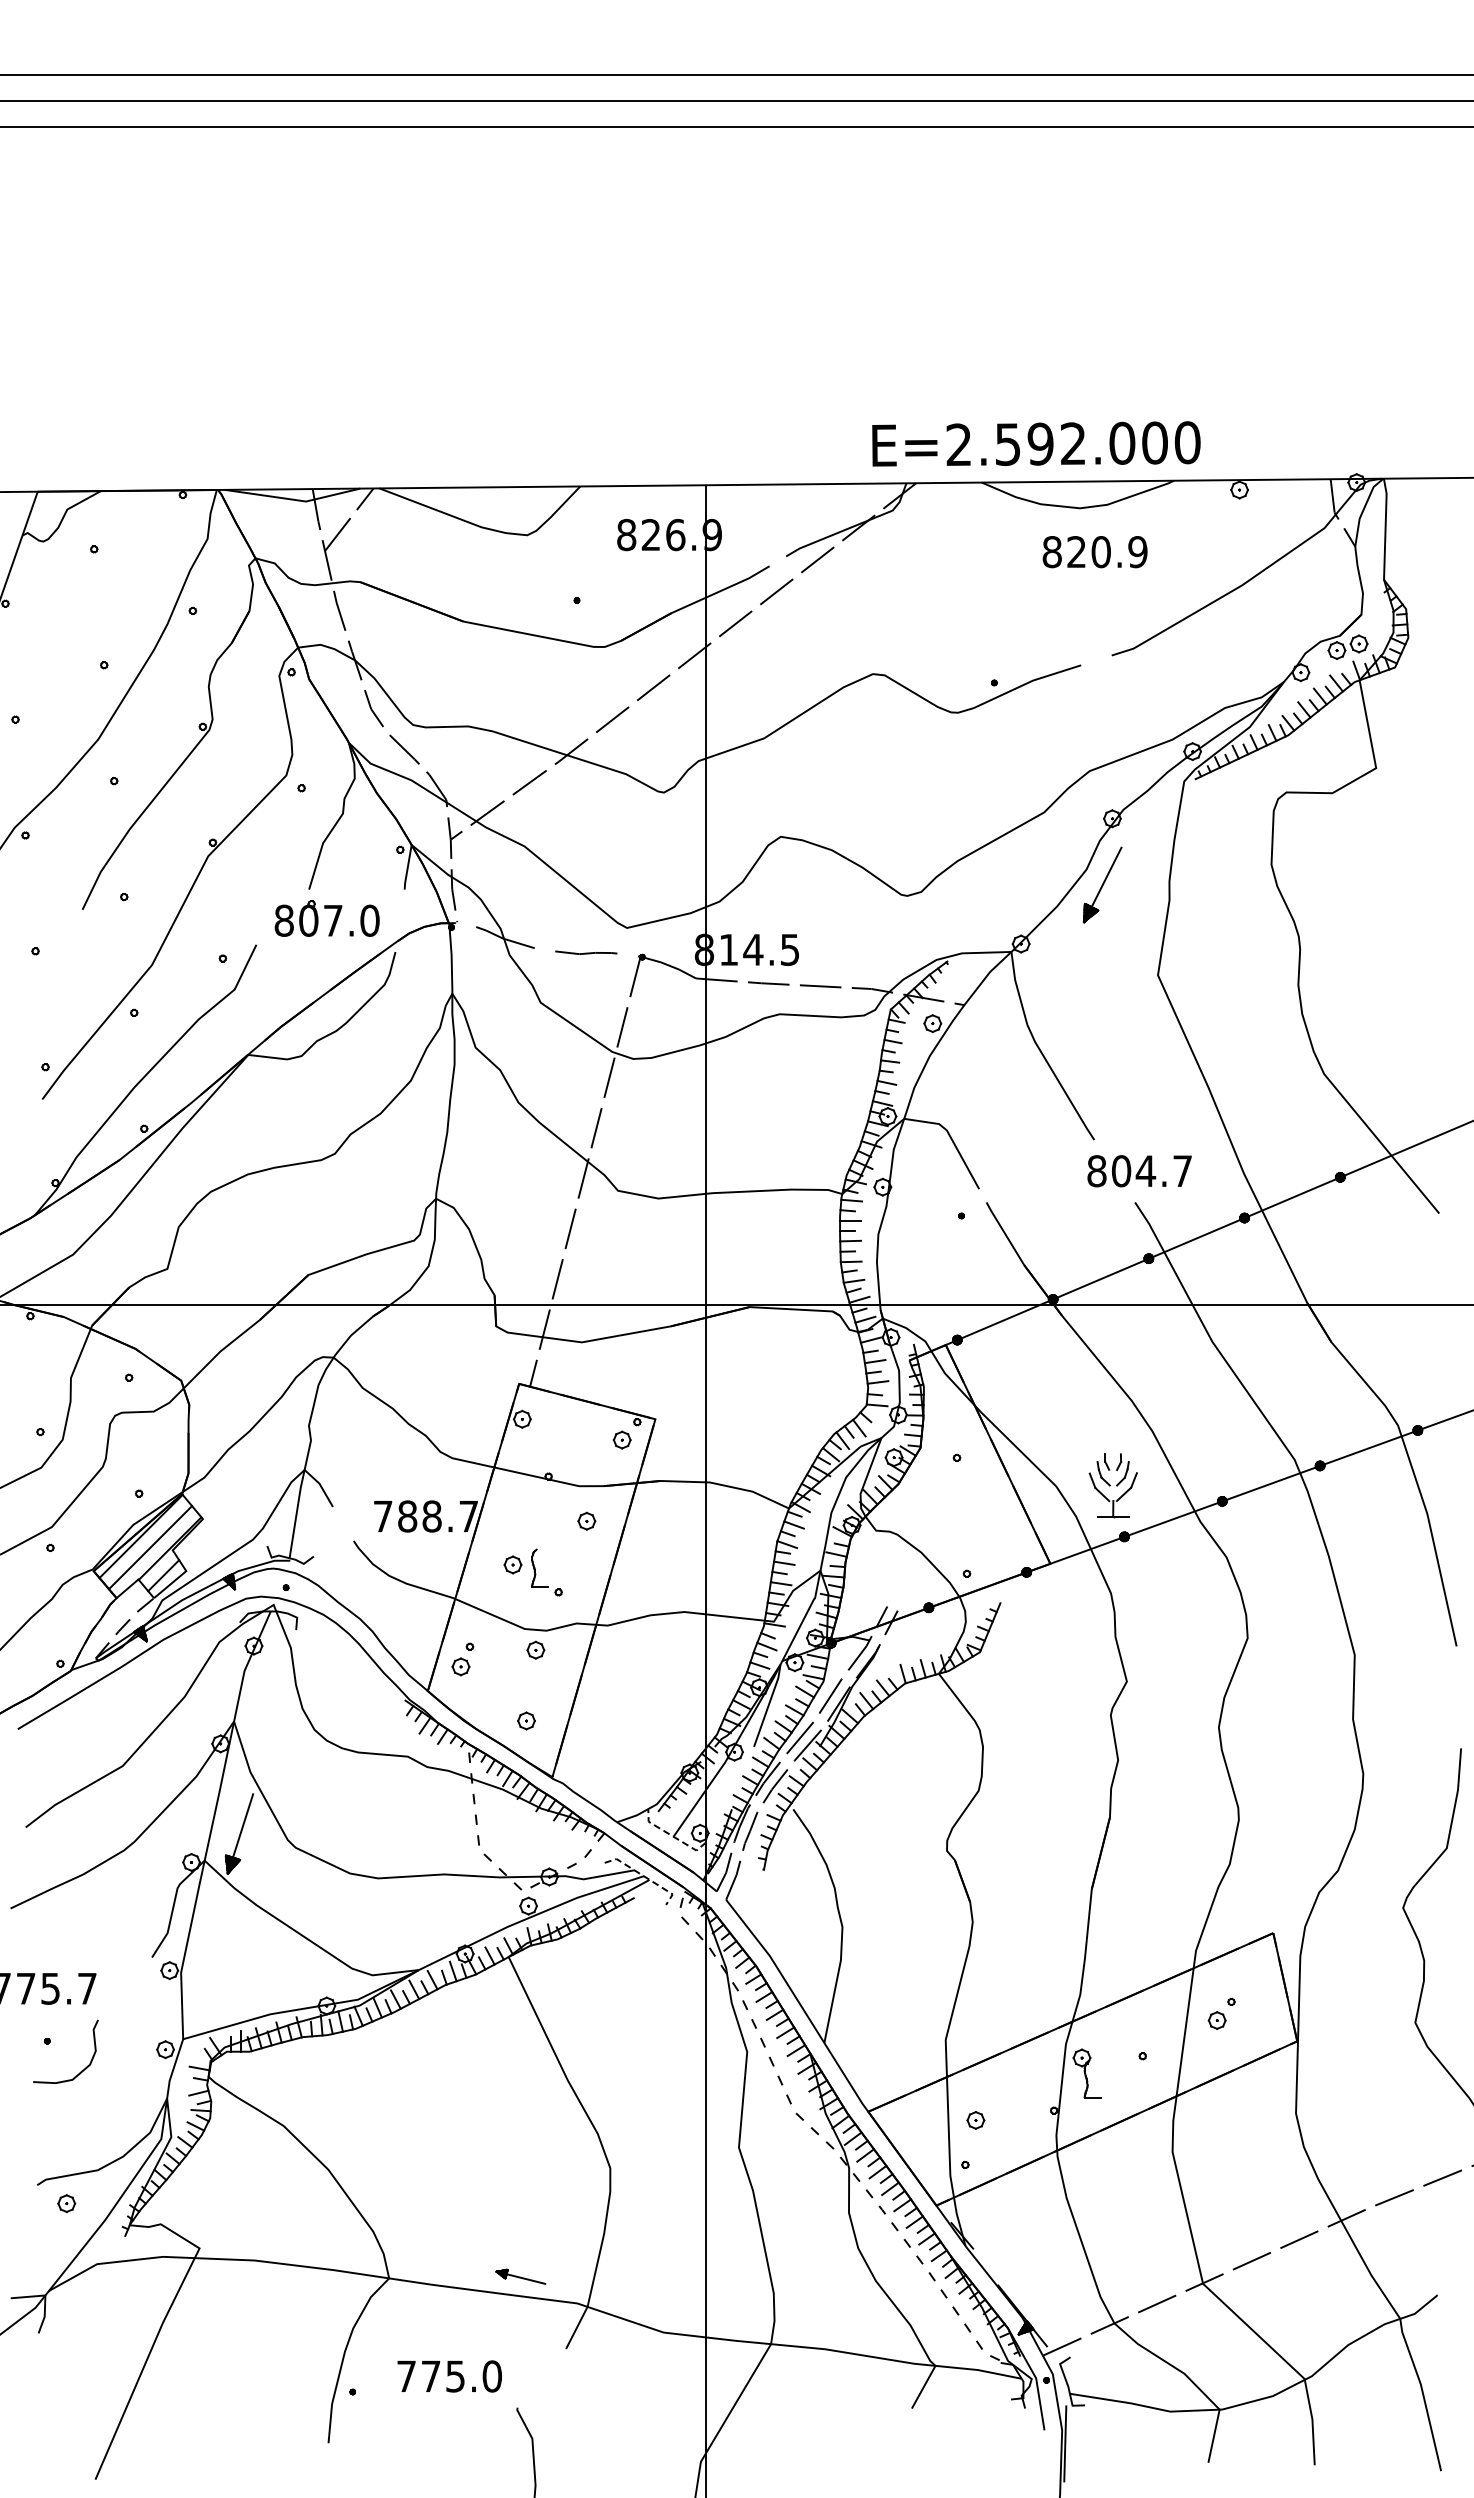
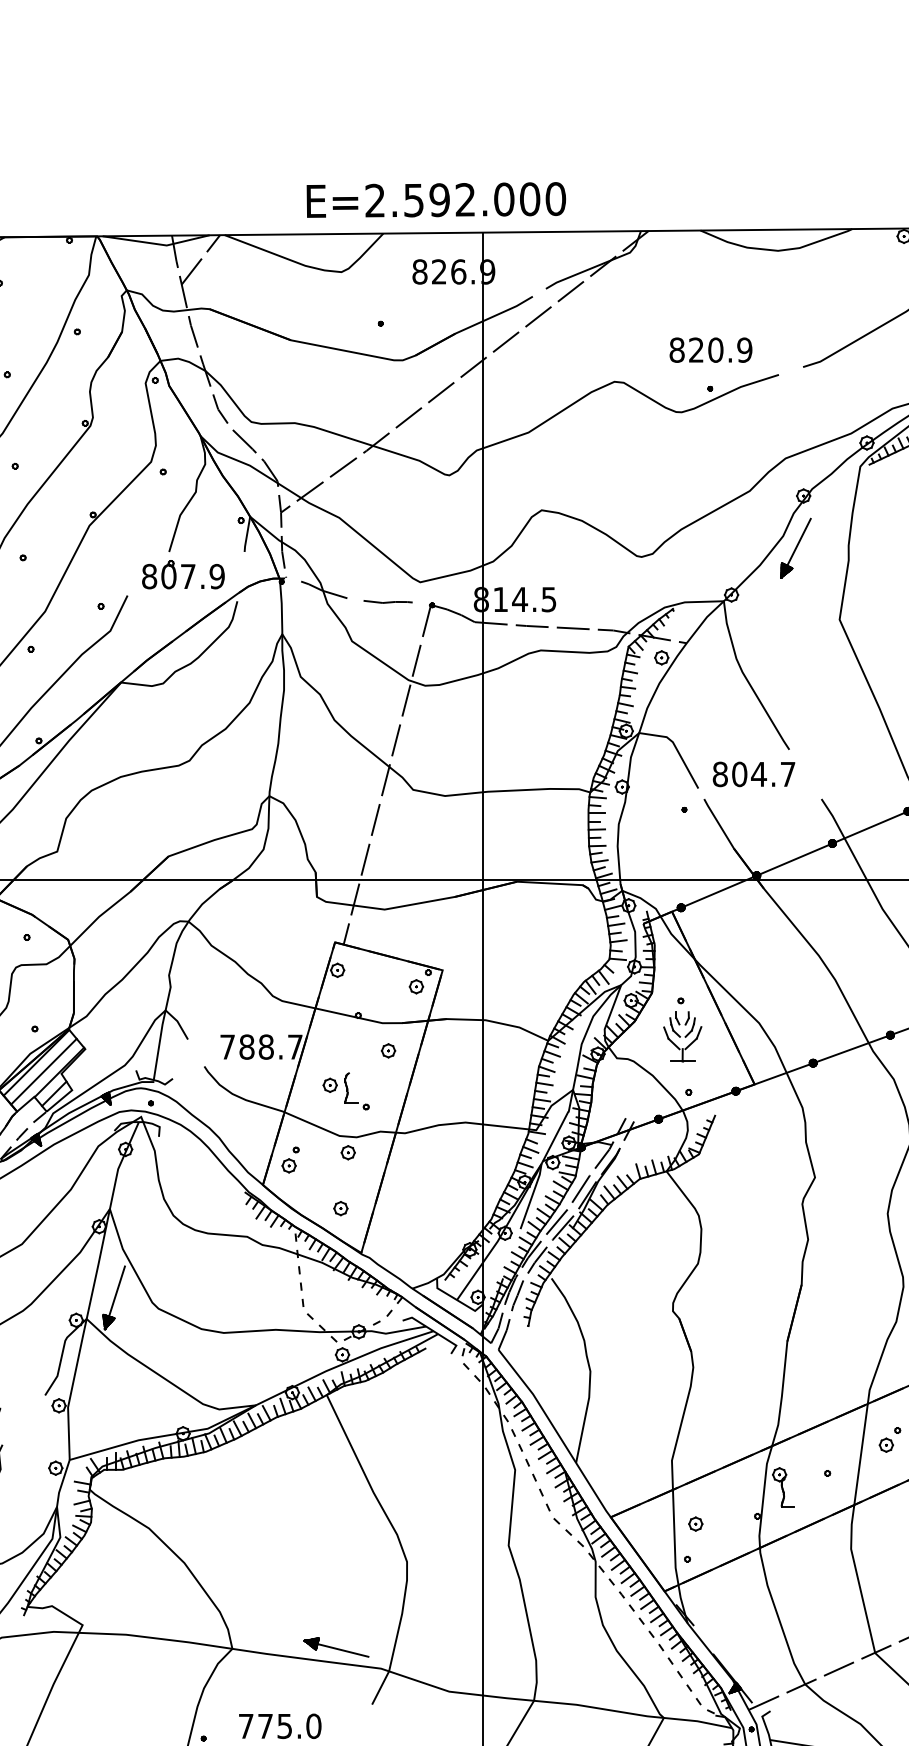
text: (1036, 443) -> (436, 199), moved
text: (1094, 552) -> (710, 350), moved
text: (369, 920) -> (216, 576), 807.0 -> 807.9
text: (1139, 1171) -> (753, 774), moved
part: (1112, 1485) -> (682, 1036), moved
line: (672, 1836) -> (456, 1299), dashed -> solid
line: (645, 1876) -> (434, 1331), dashed -> solid
part: (520, 2276) -> (336, 1647), size x1.67

